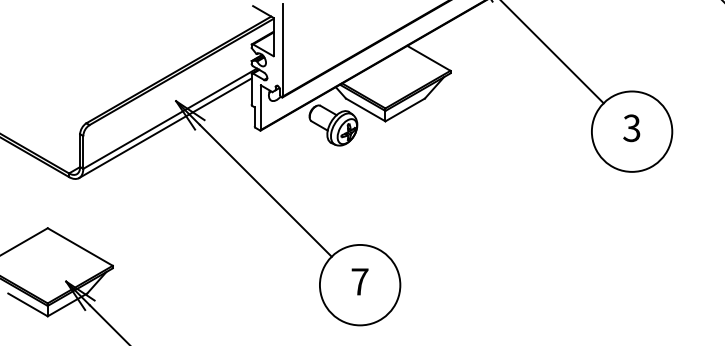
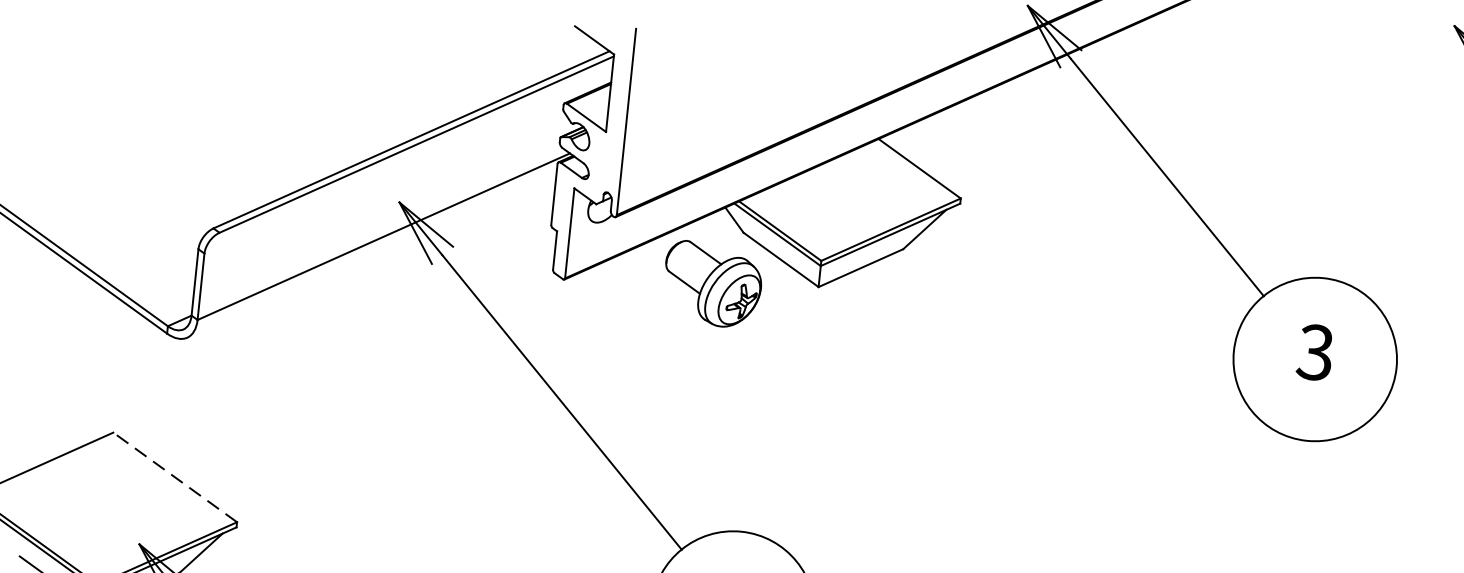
line: (165, 128) -> (372, 255), removed
line: (80, 247) -> (175, 478), solid -> dashed

